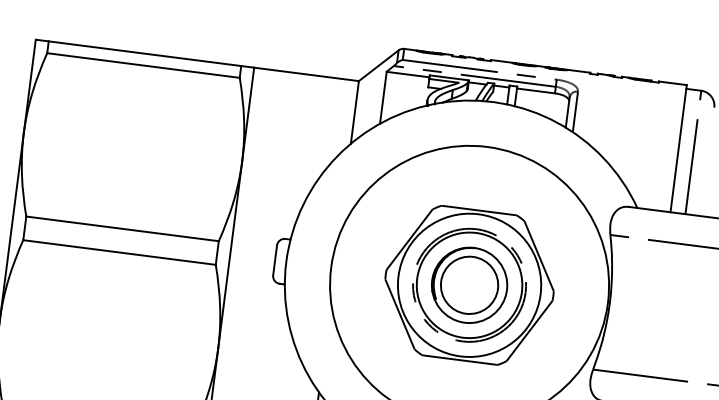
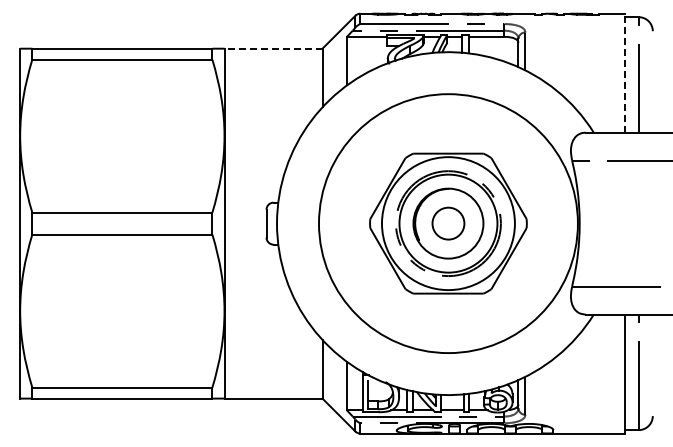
line: (306, 74) -> (273, 48), solid -> dashed
line: (678, 147) -> (624, 72), solid -> dashed
circle: (469, 285) -> (448, 223), size x0.6

